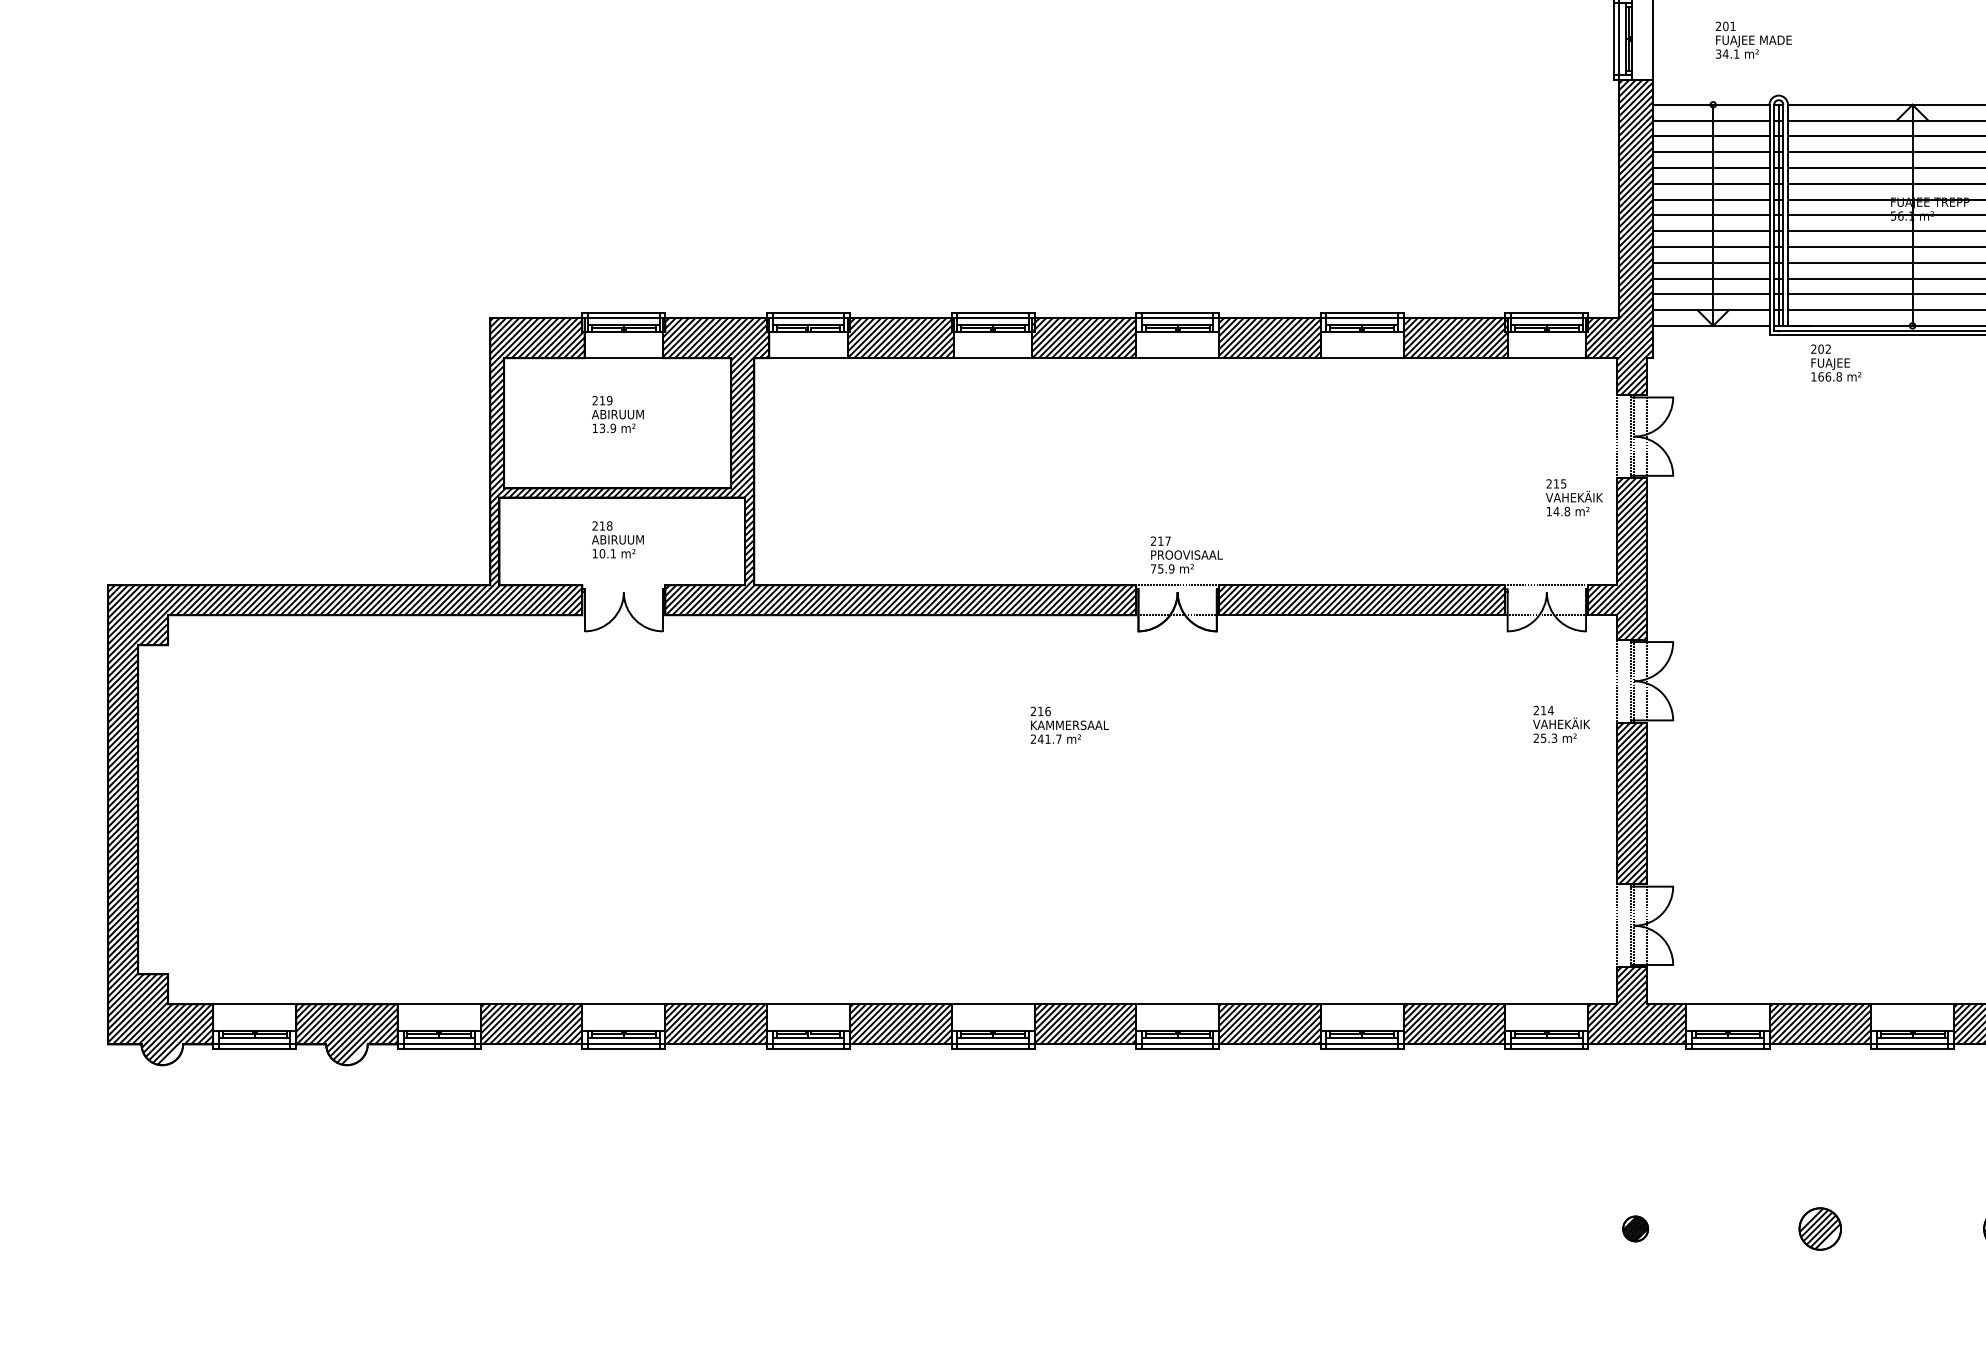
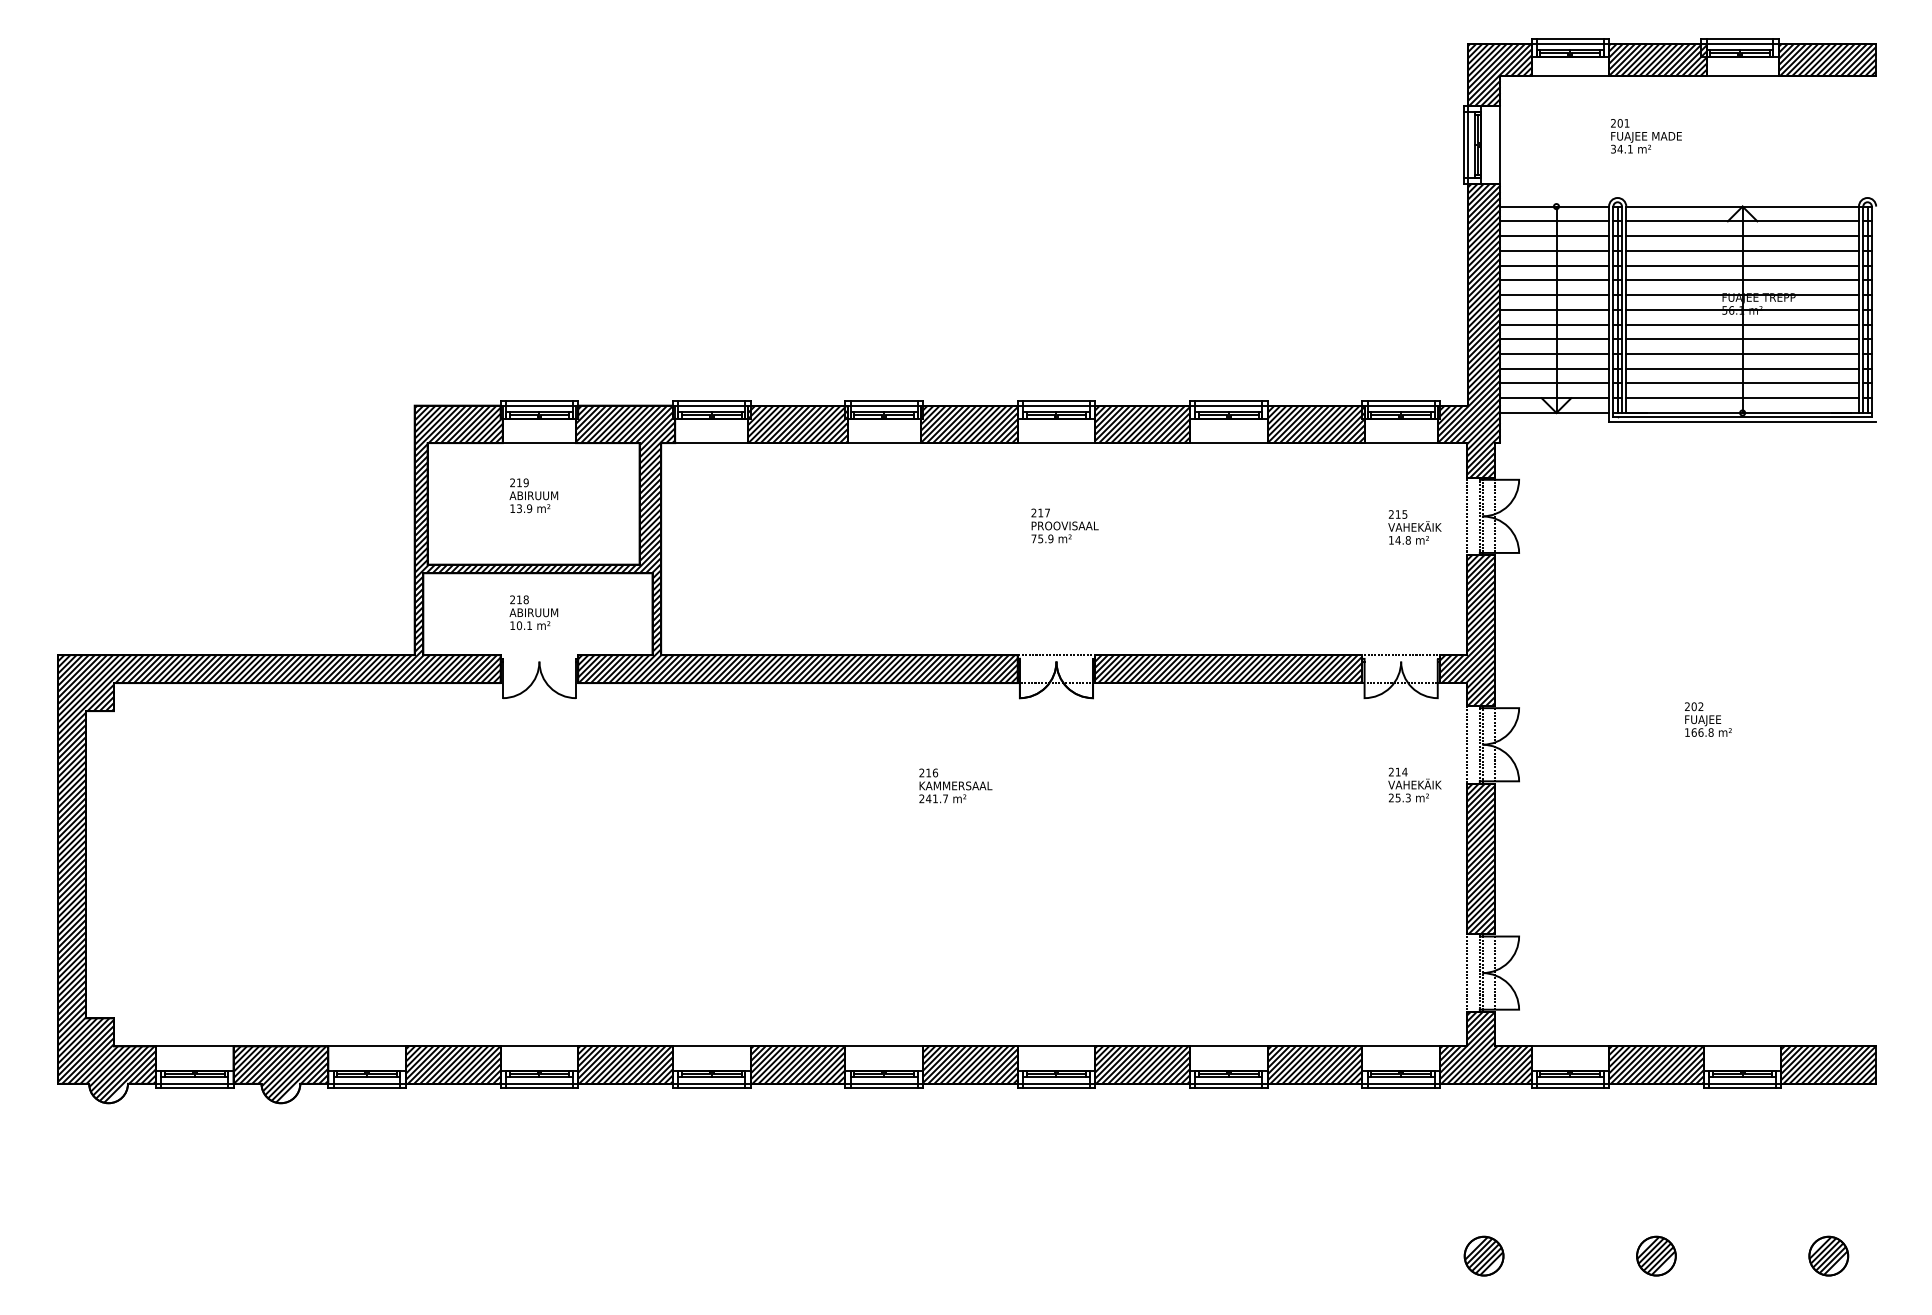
text: (1753, 40) -> (1646, 136), moved
text: (1836, 362) -> (1708, 719), moved
text: (1573, 497) -> (1414, 527), moved
text: (1186, 554) -> (1064, 525), moved
part: (1635, 1228) -> (1483, 1255), size x1.67

